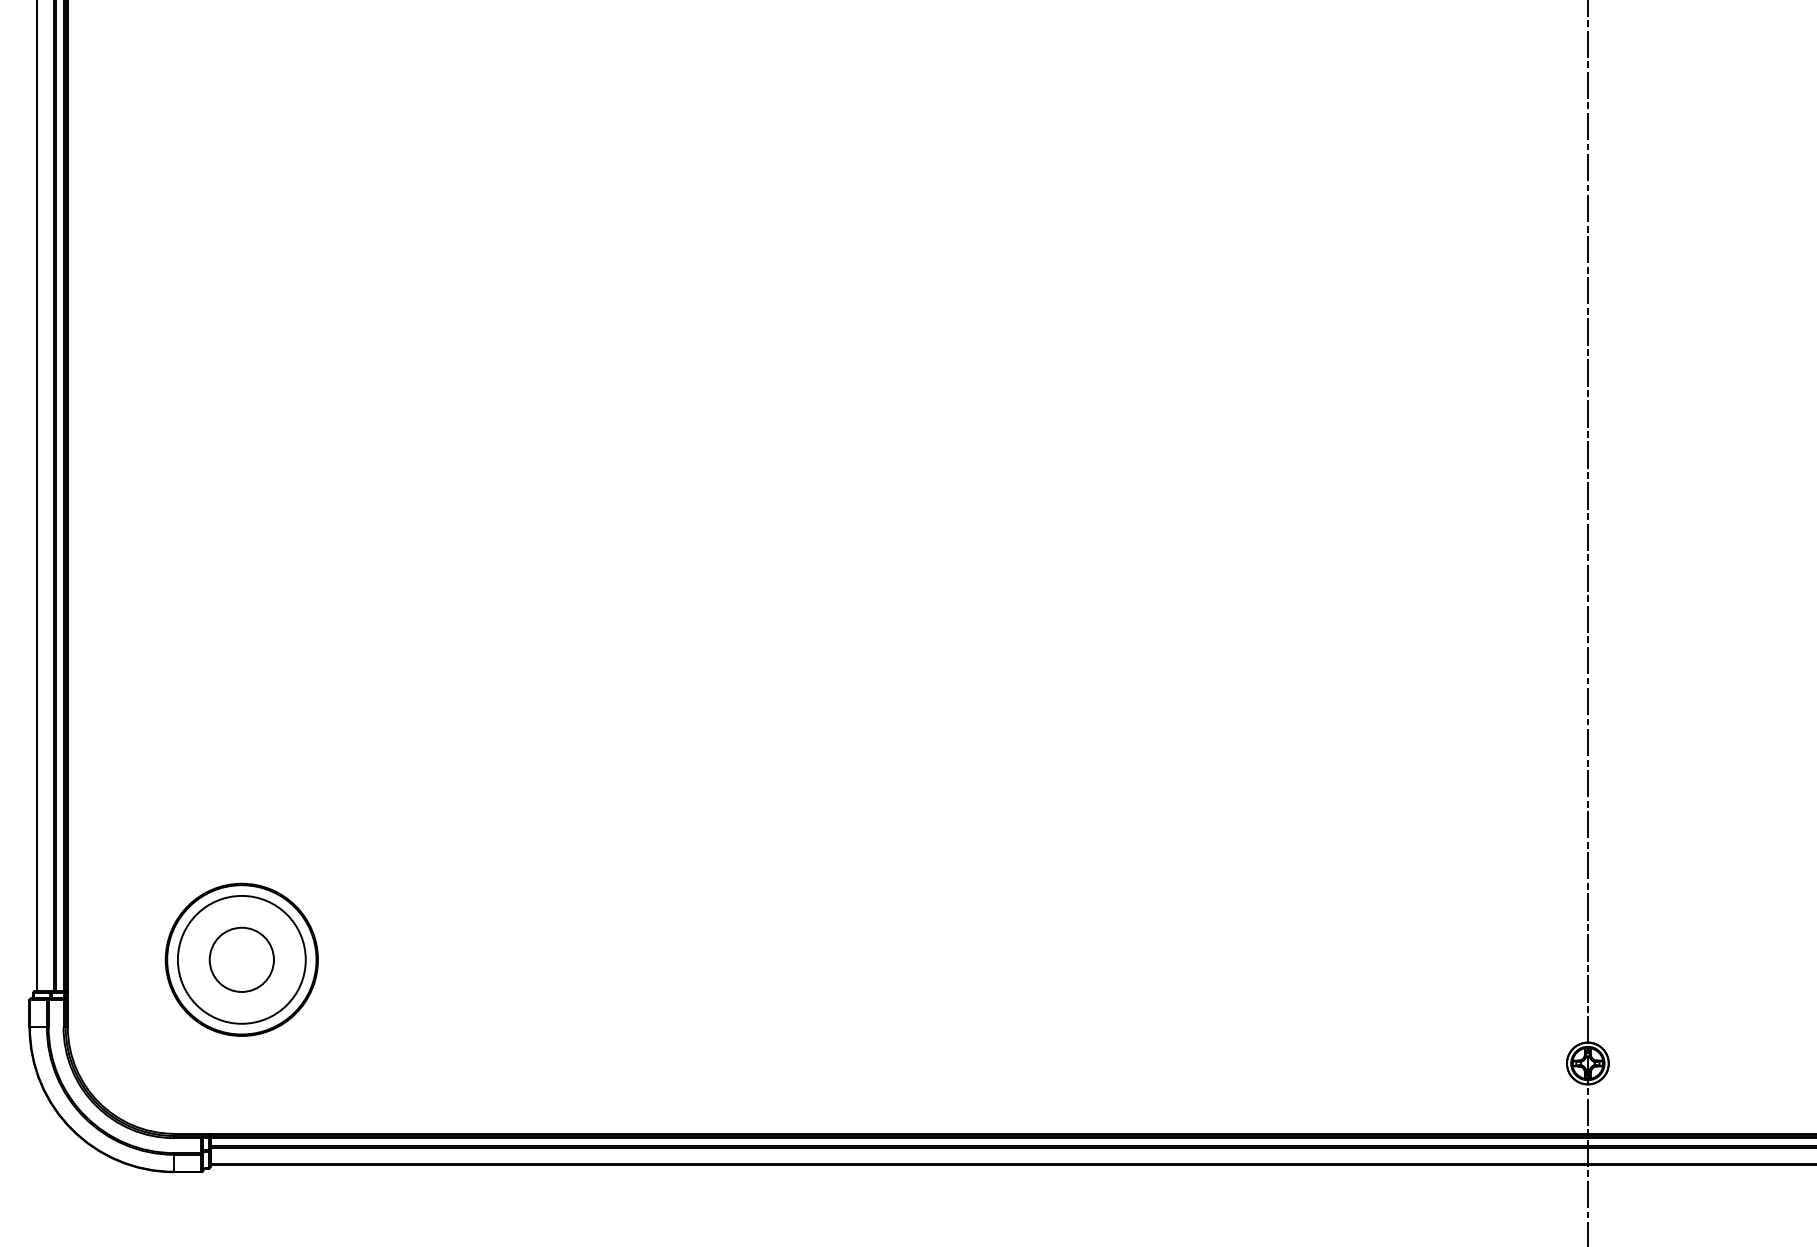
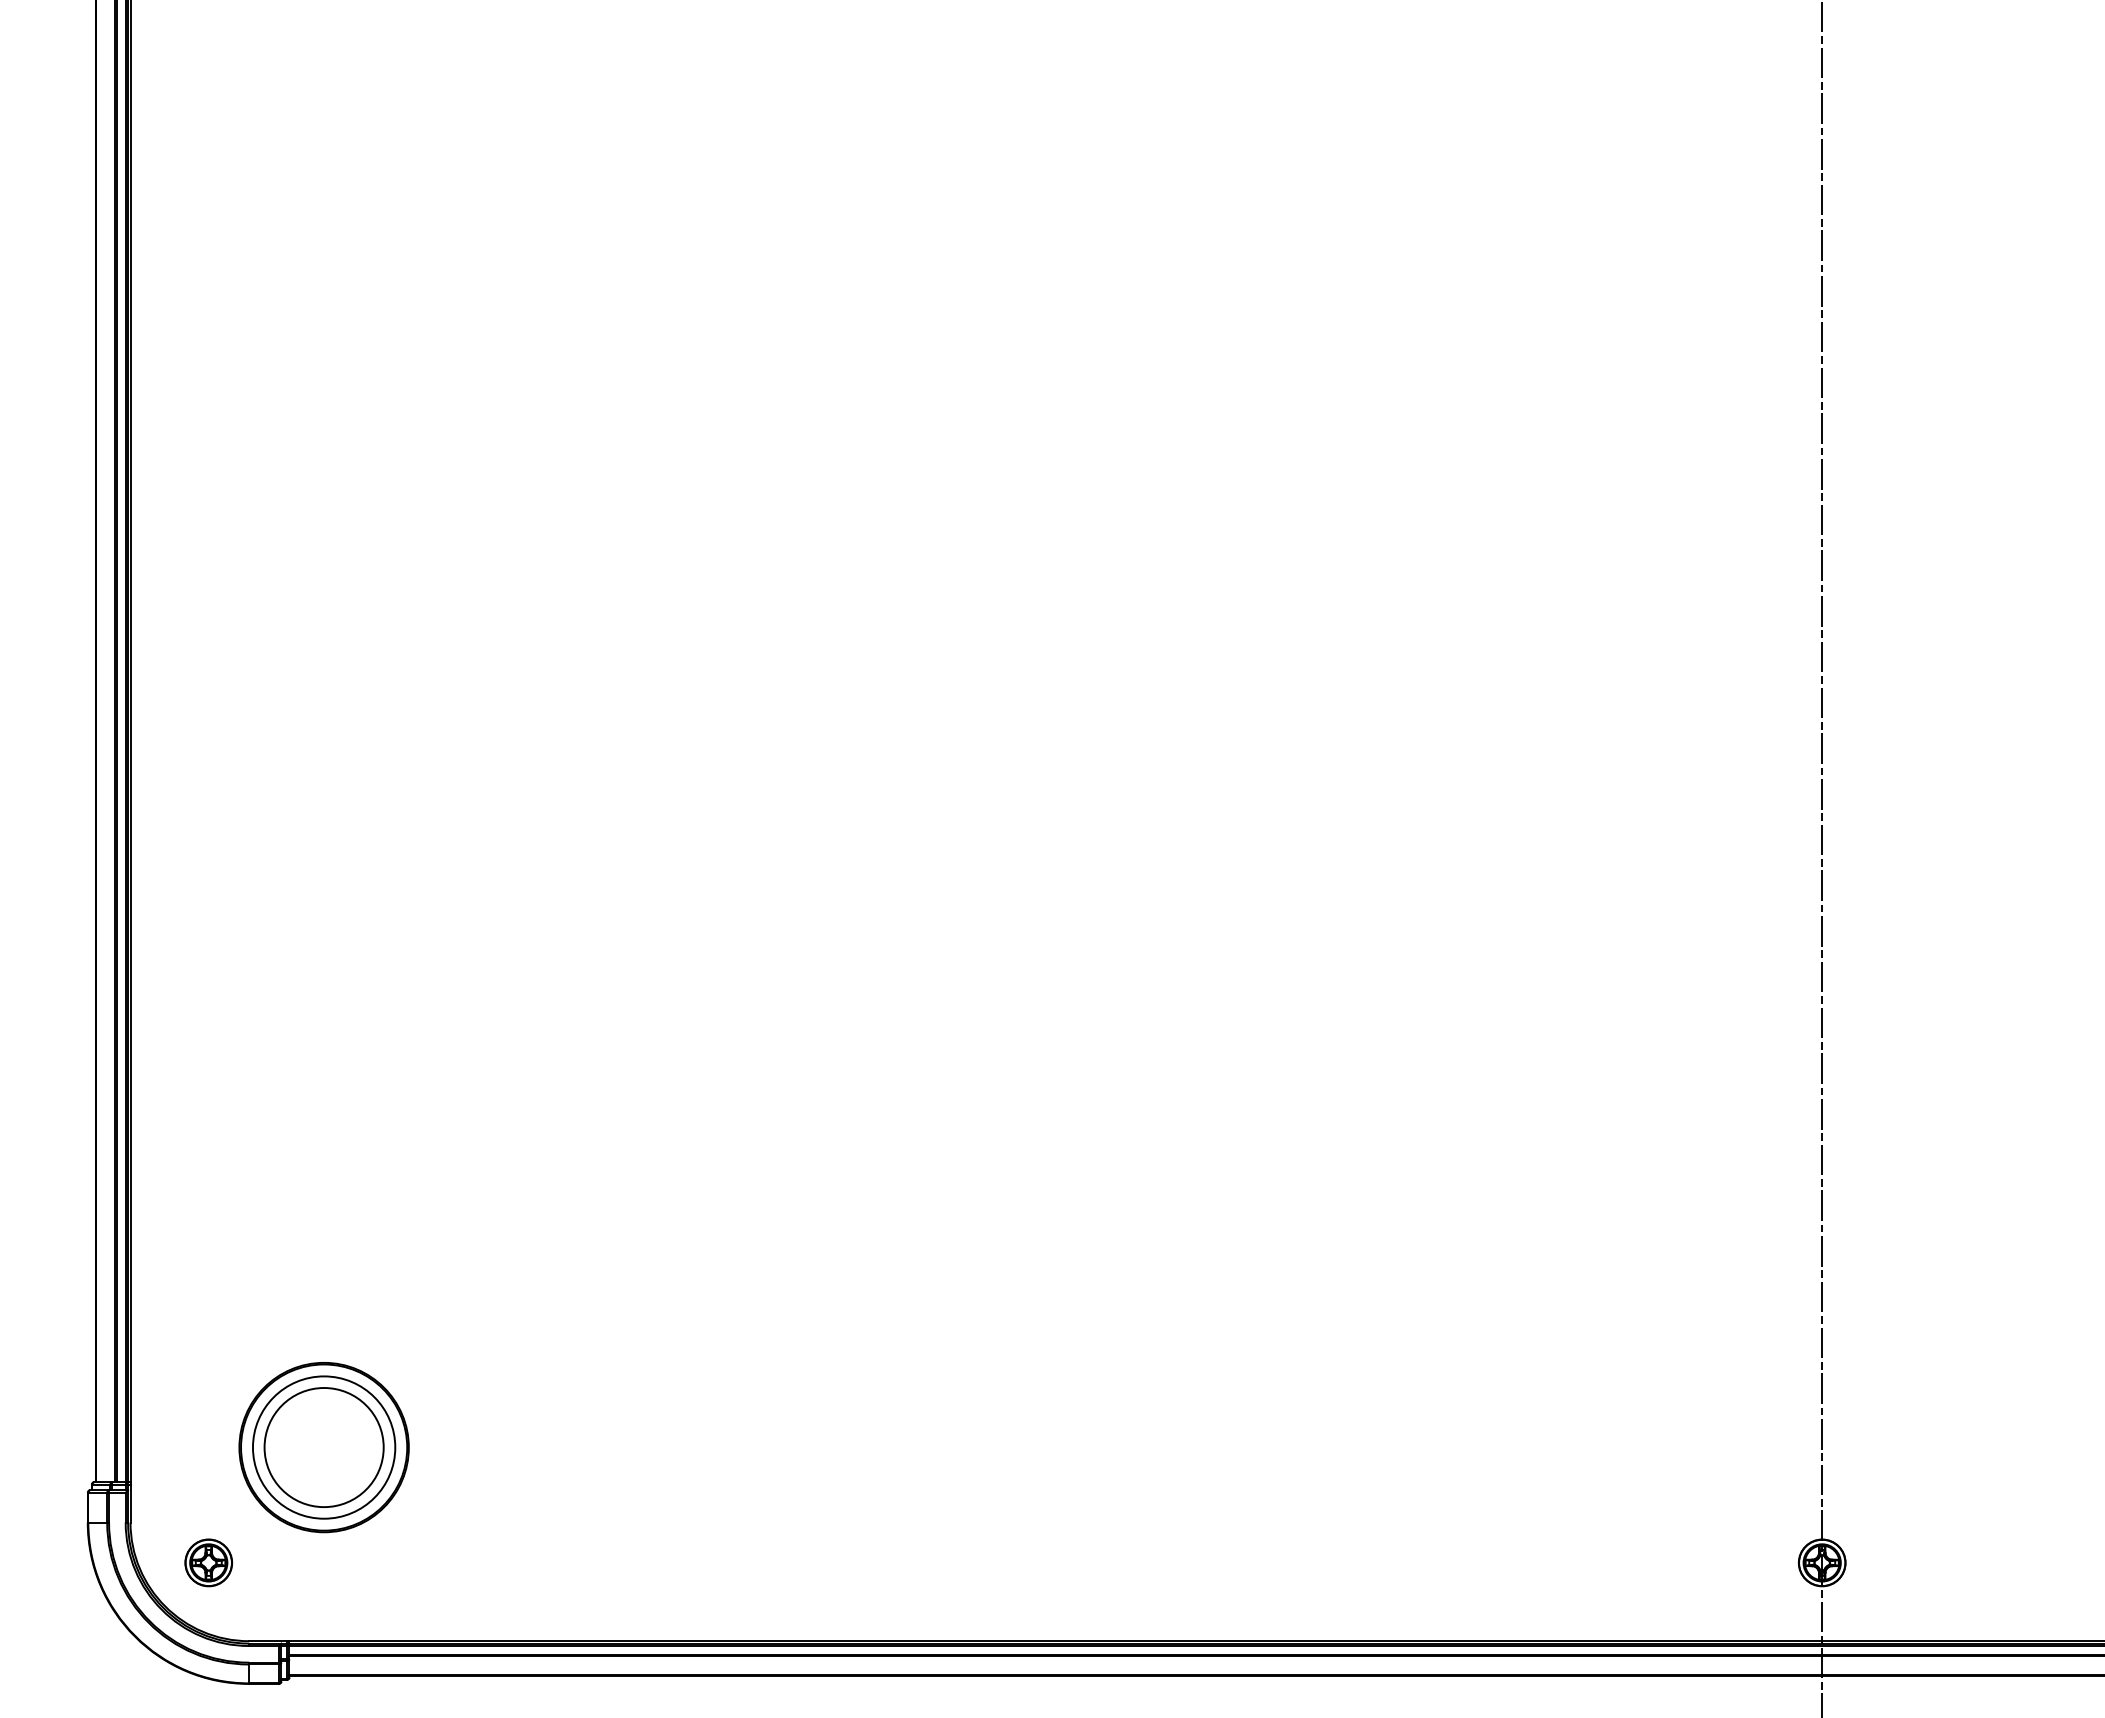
circle: (241, 959) -> (323, 1447), size x1.67
part: (137, 1063) -> (208, 1562), added

